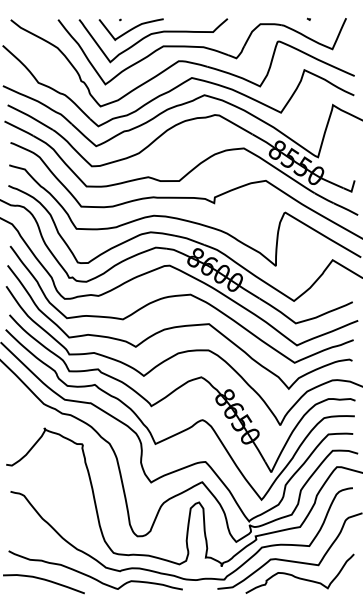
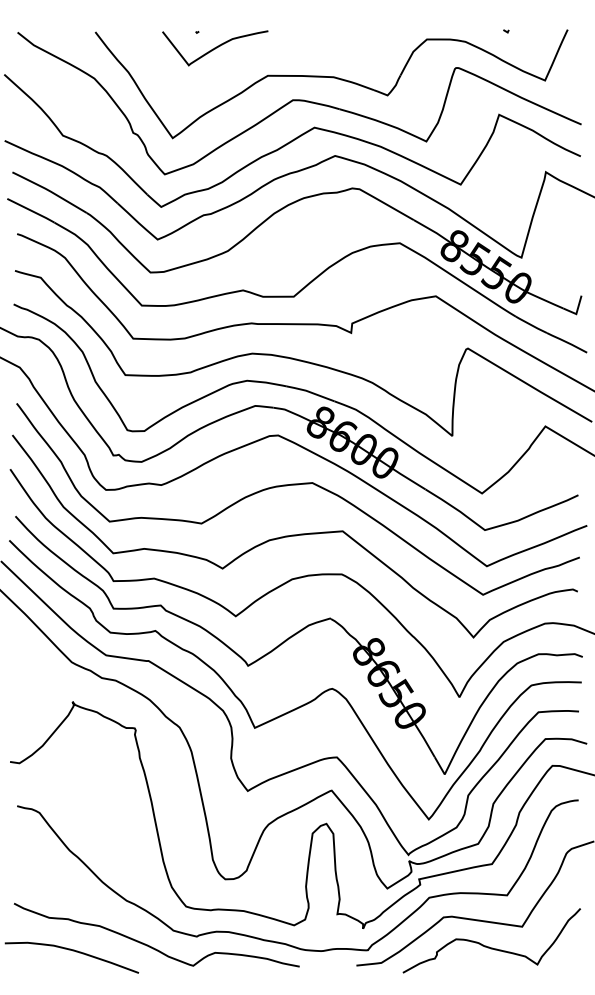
curve: (149, 36) -> (245, 59), removed

